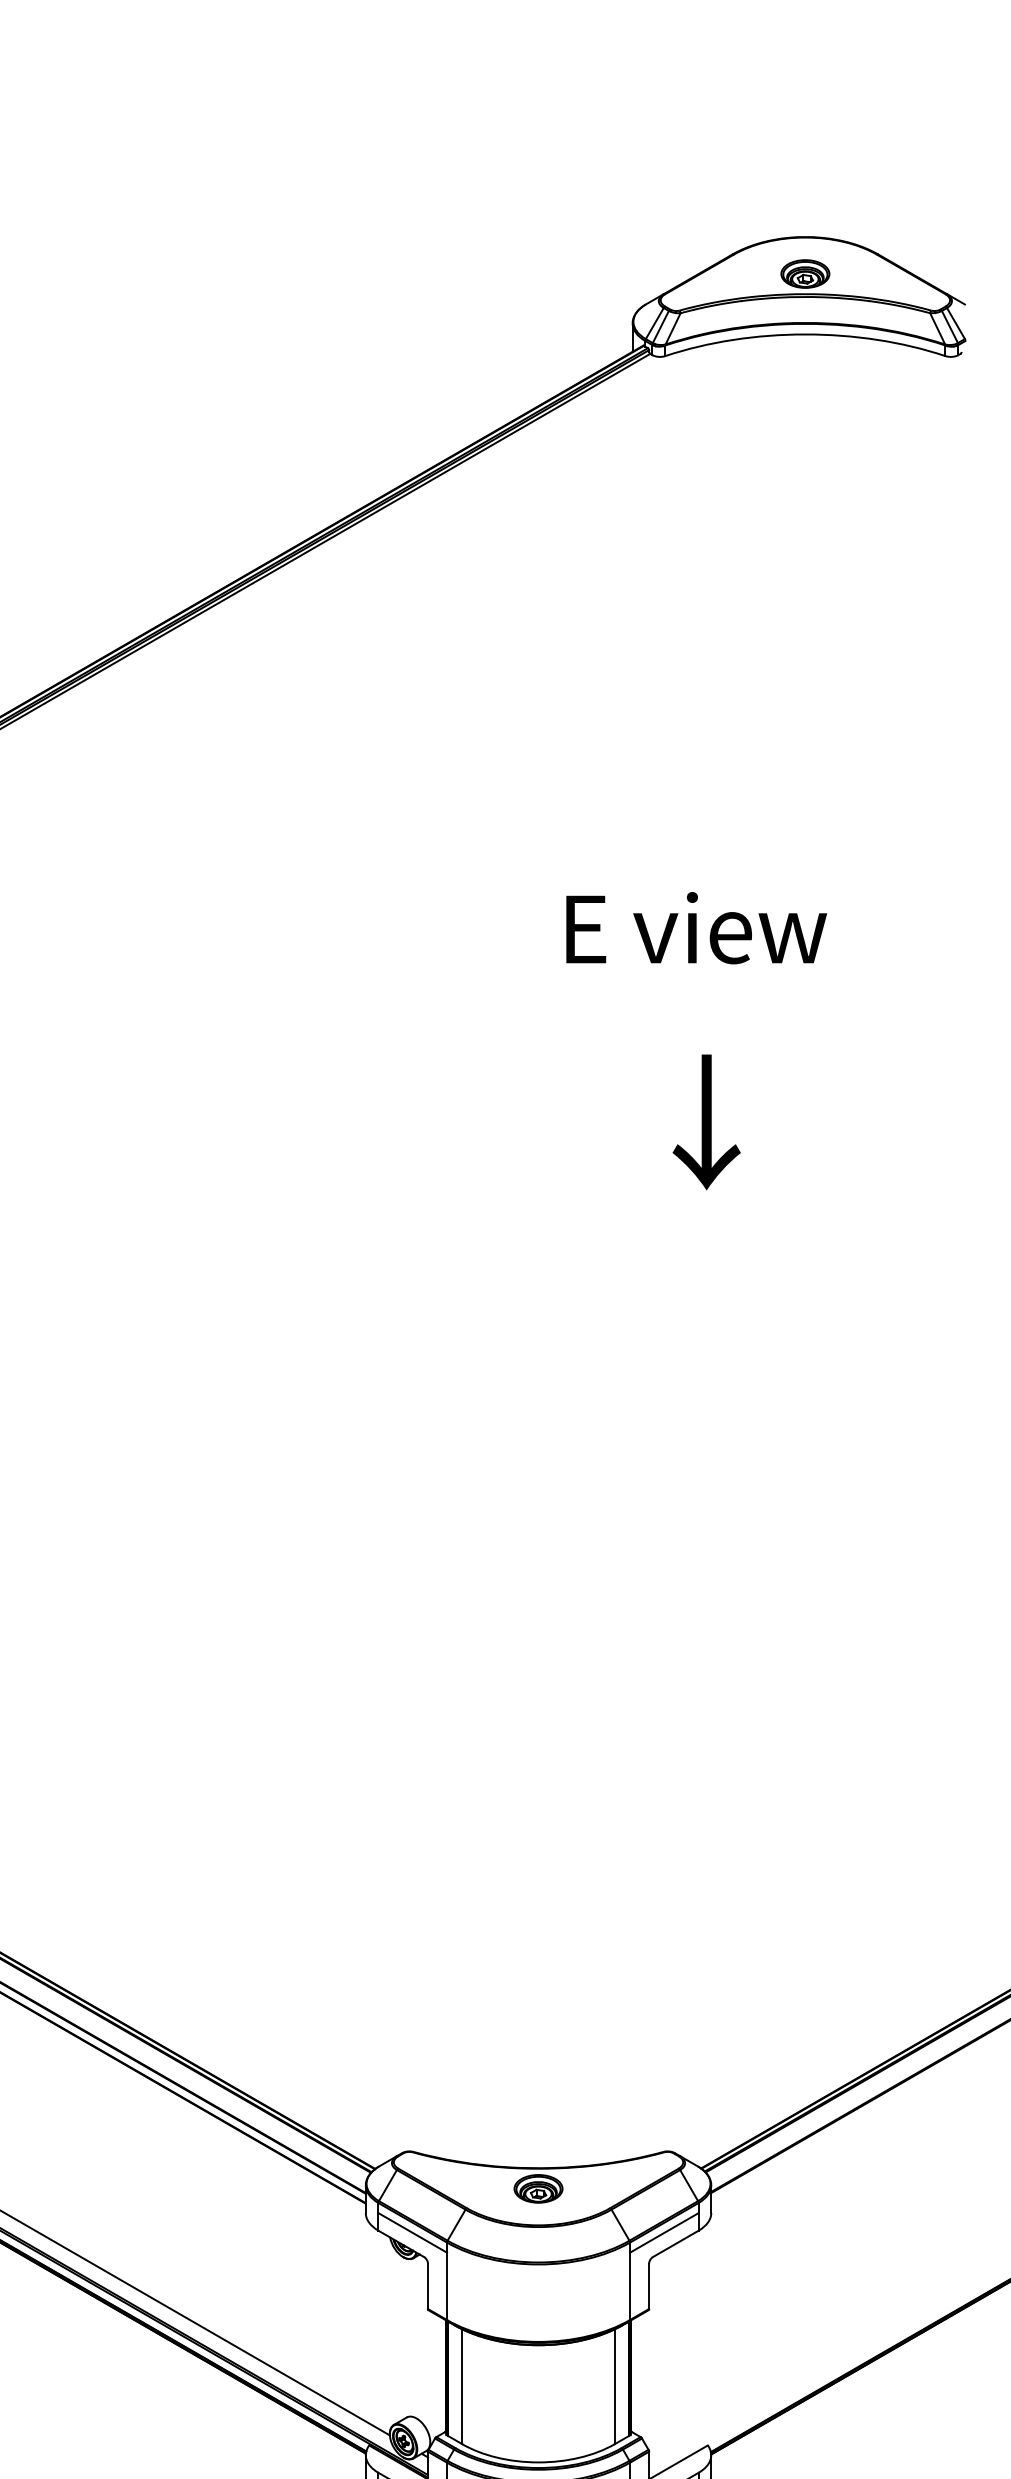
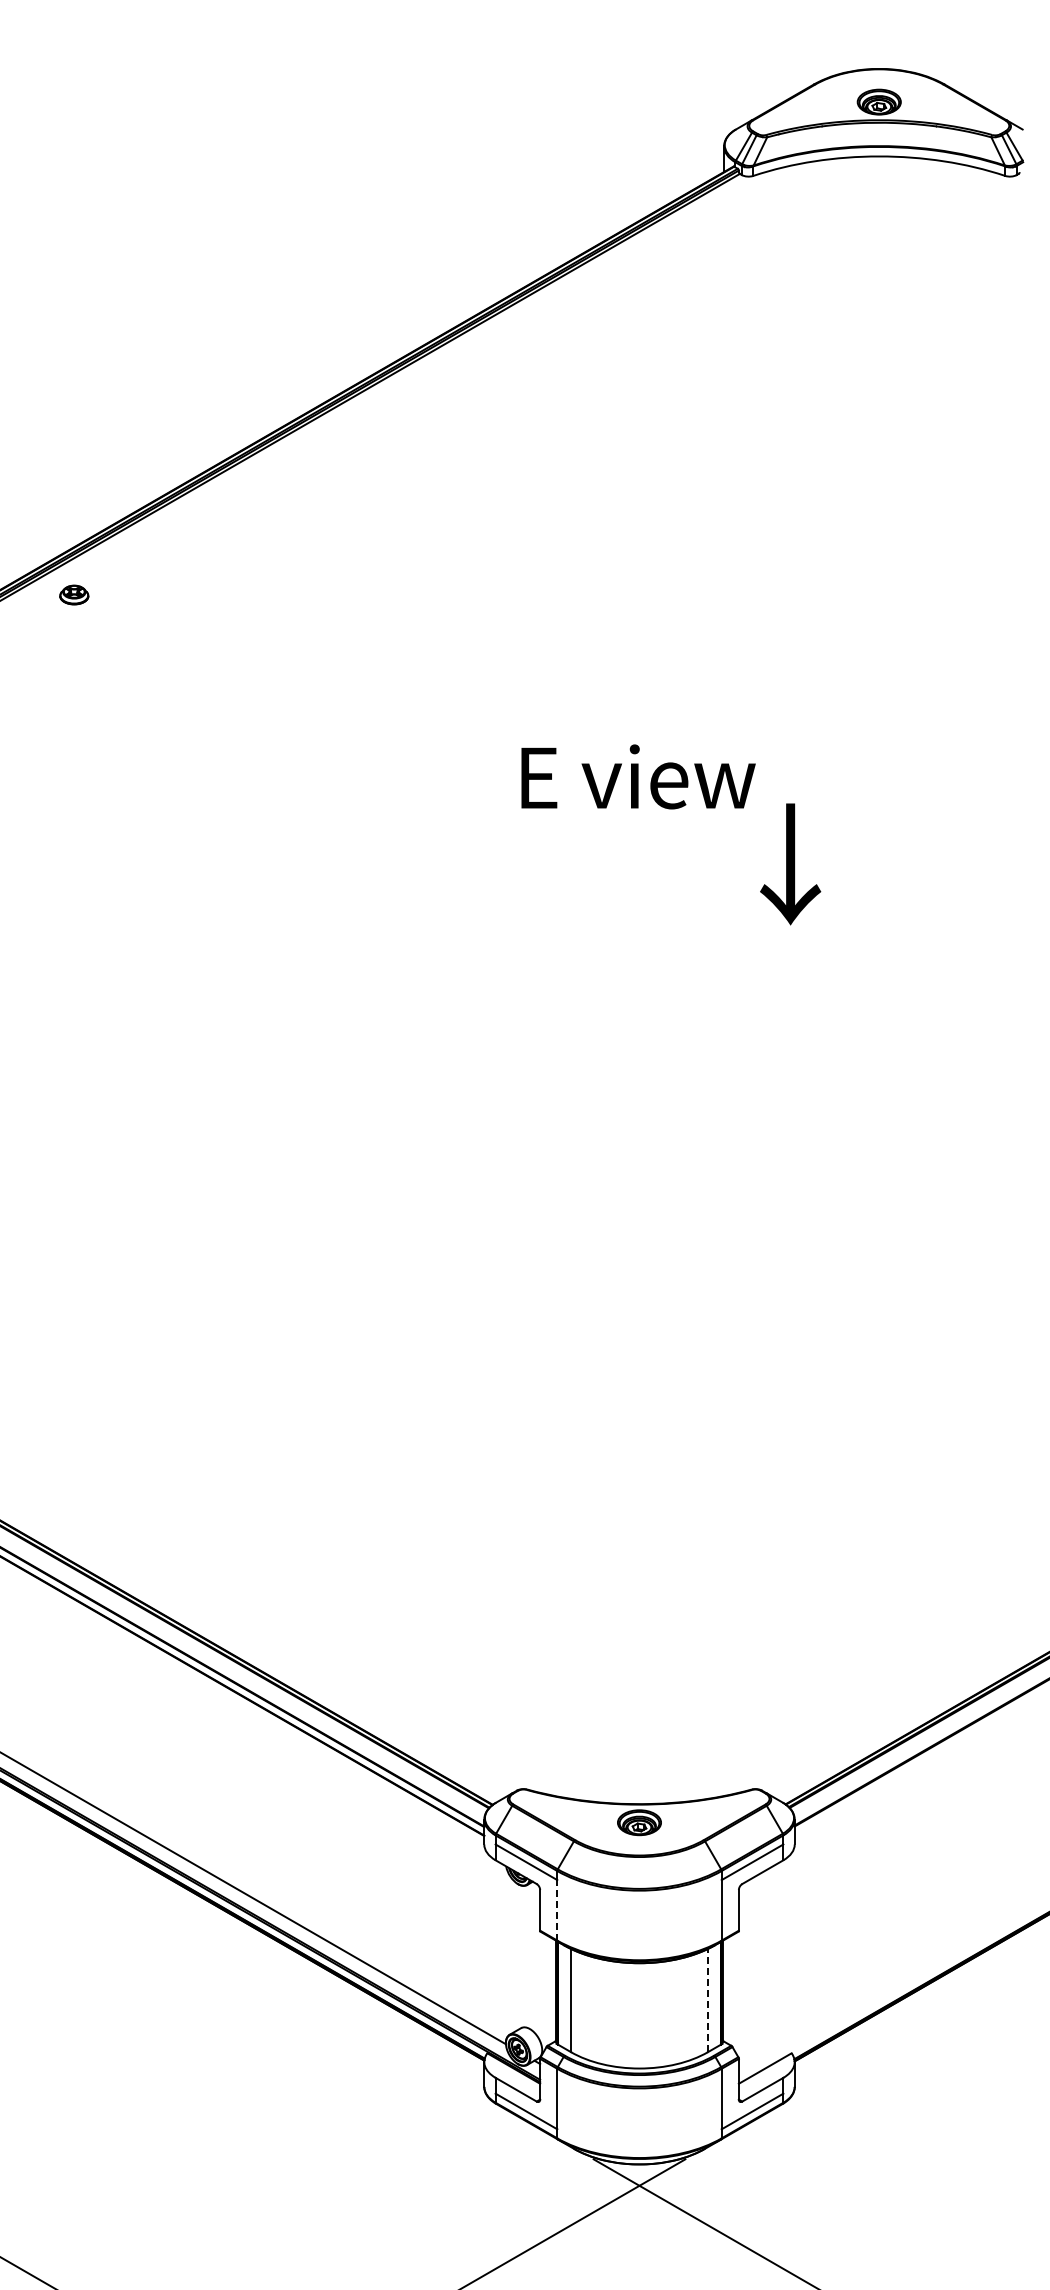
text: (696, 927) -> (638, 776), moved
line: (447, 2285) -> (557, 1909), solid -> dashed
line: (615, 2386) -> (708, 2000), solid -> dashed

